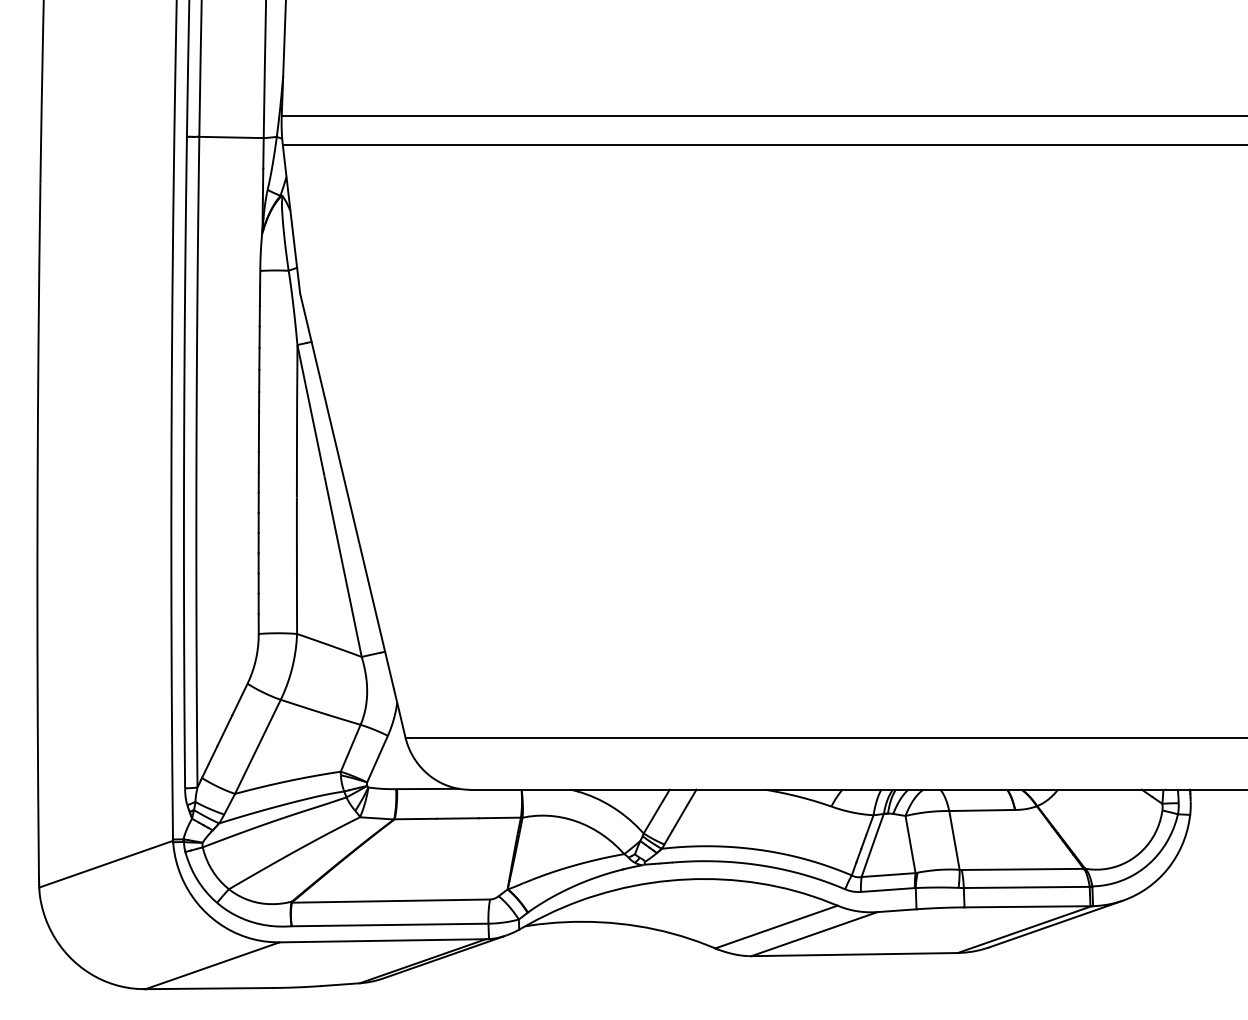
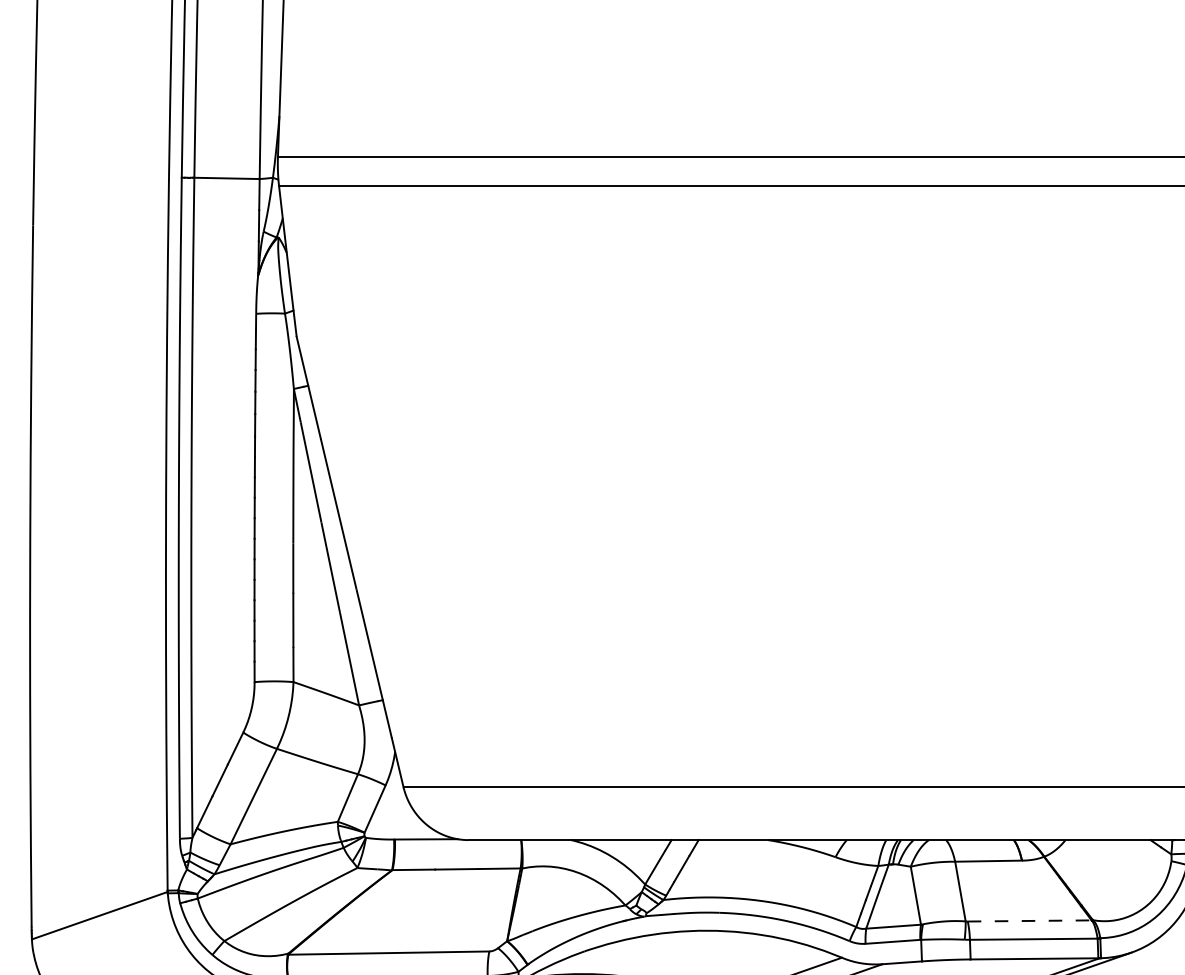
line: (1023, 869) -> (1030, 921), solid -> dashed

